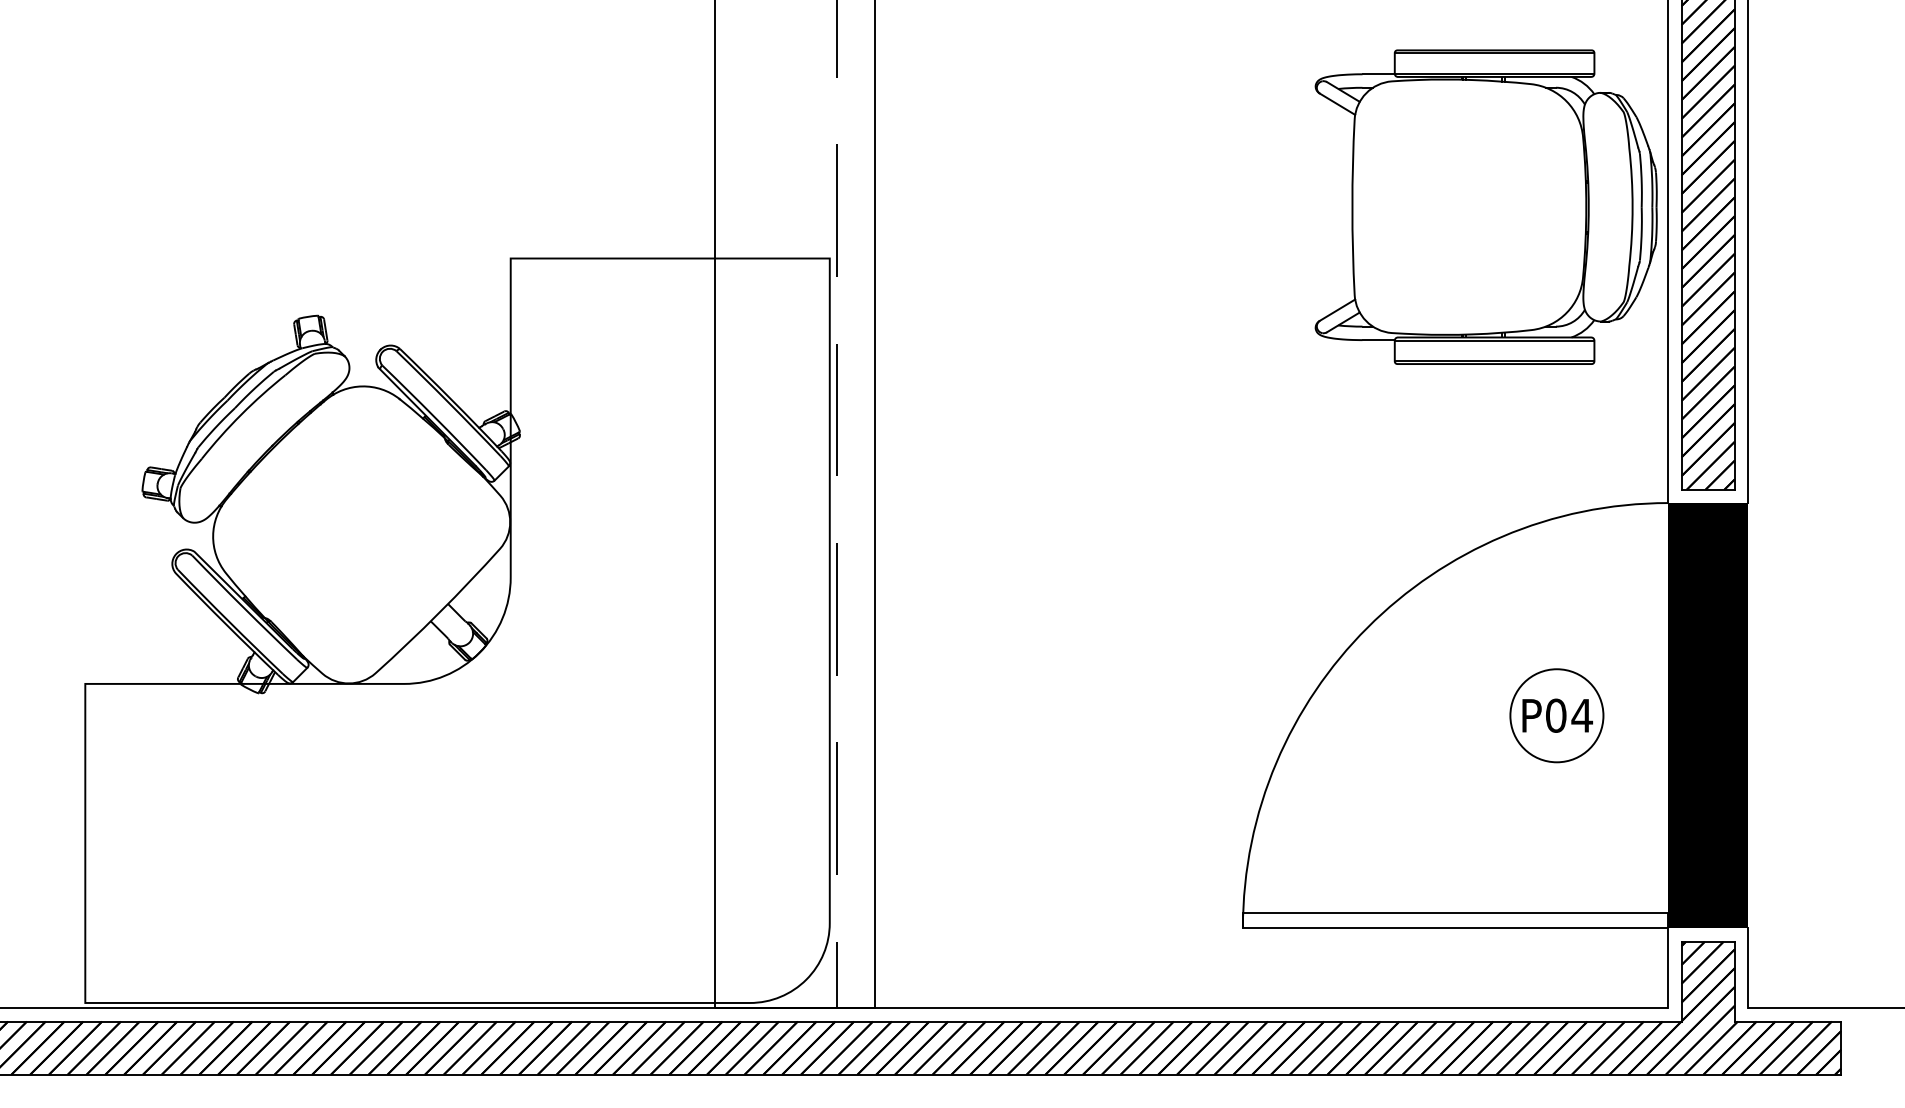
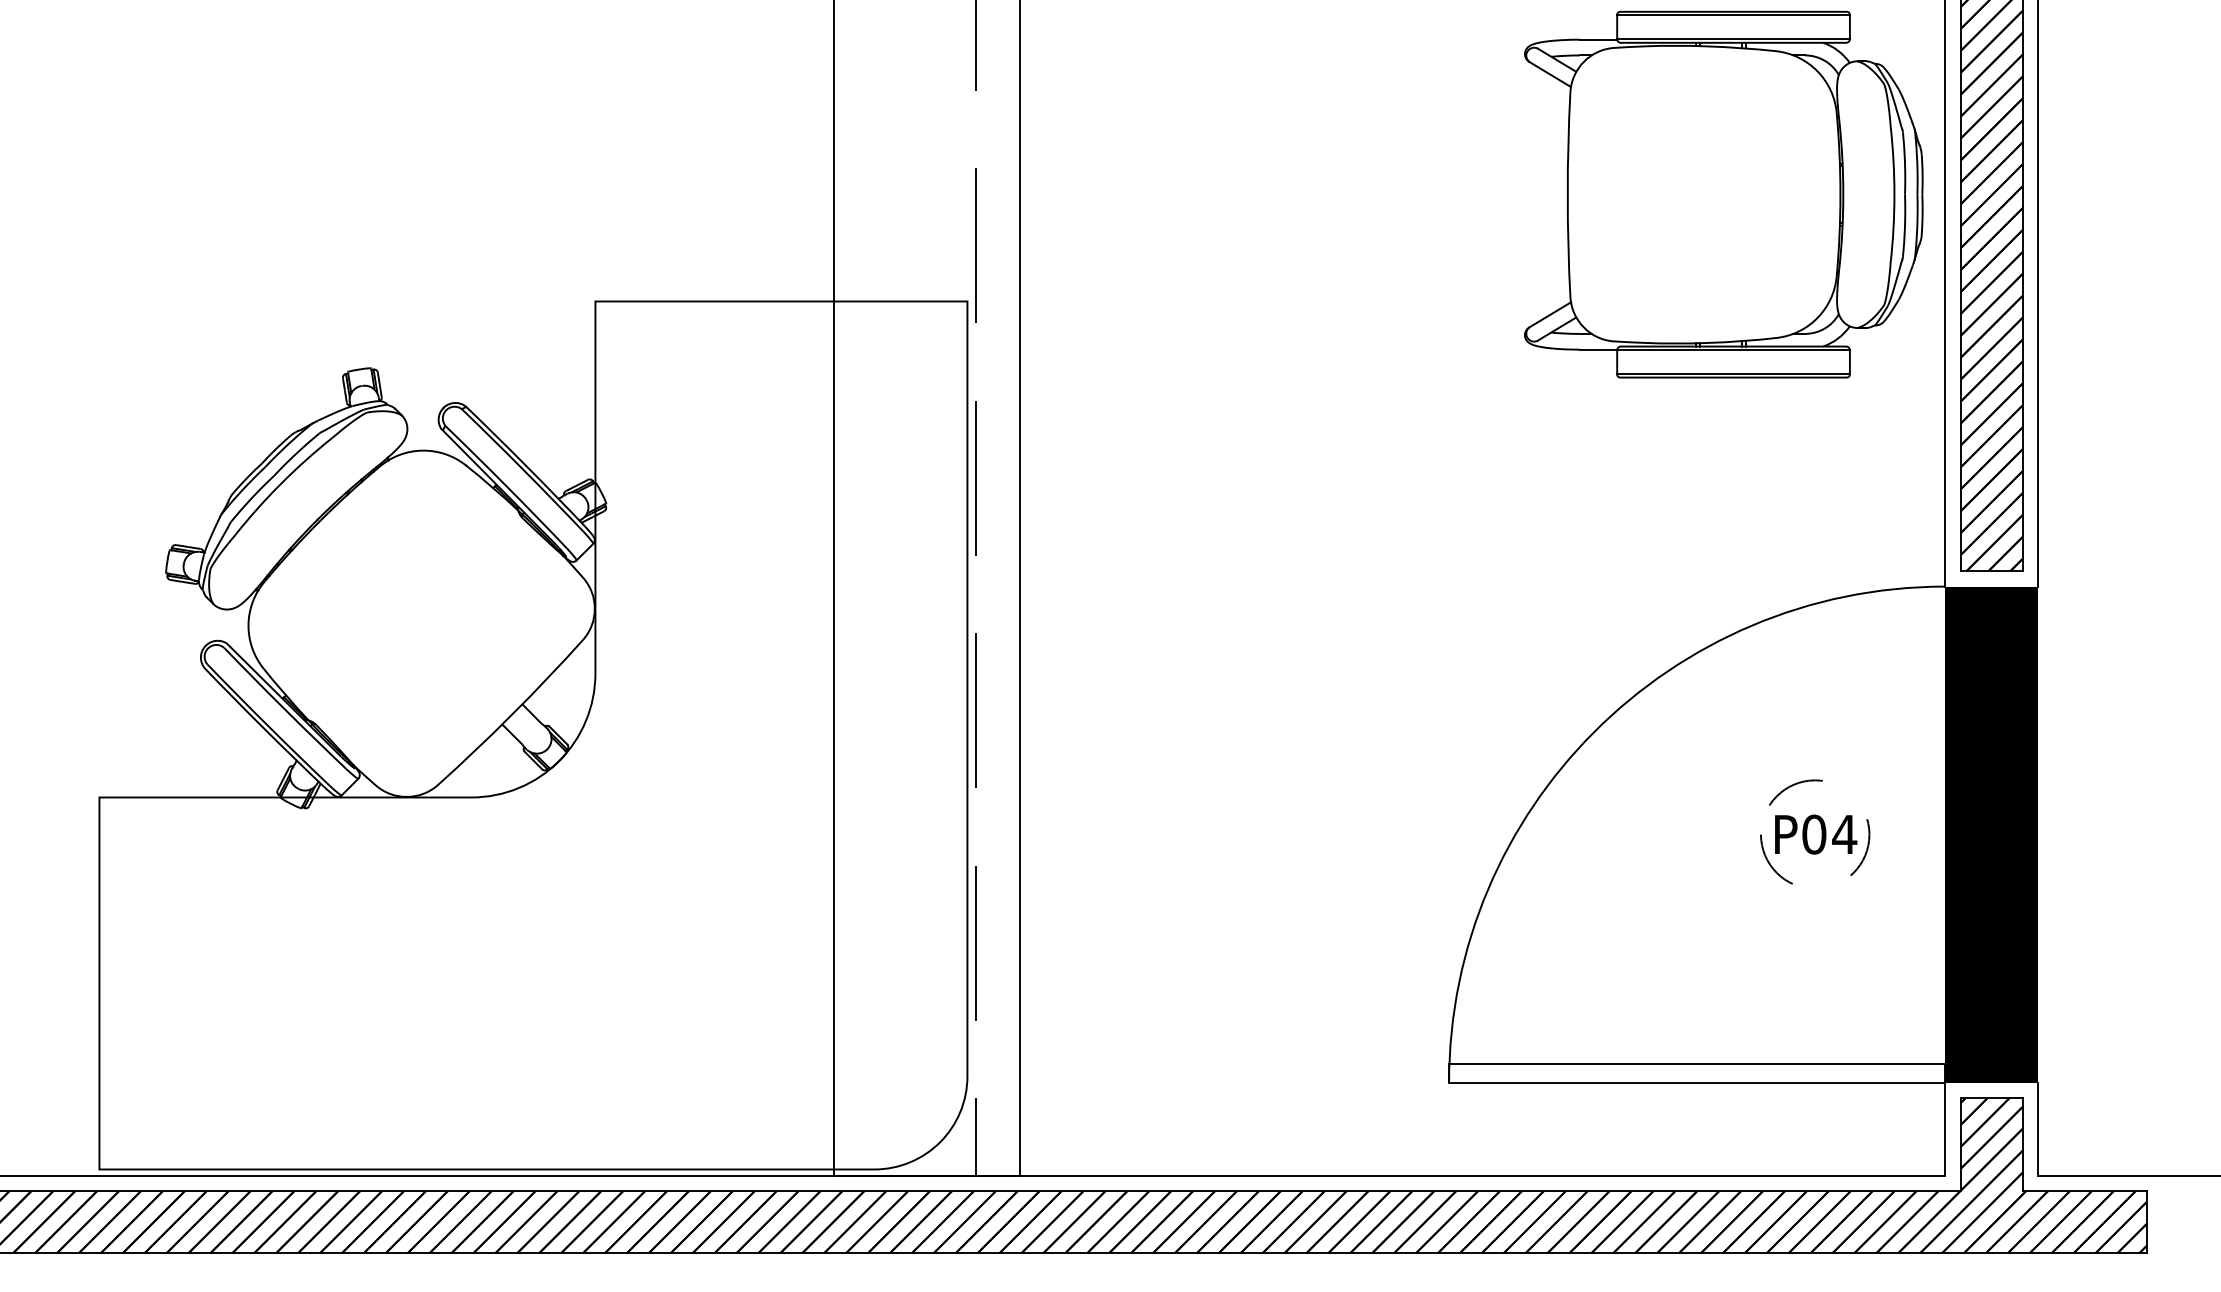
part: (1485, 207) -> (1723, 194), moved
circle: (1556, 715) -> (1814, 834), solid -> dashed

